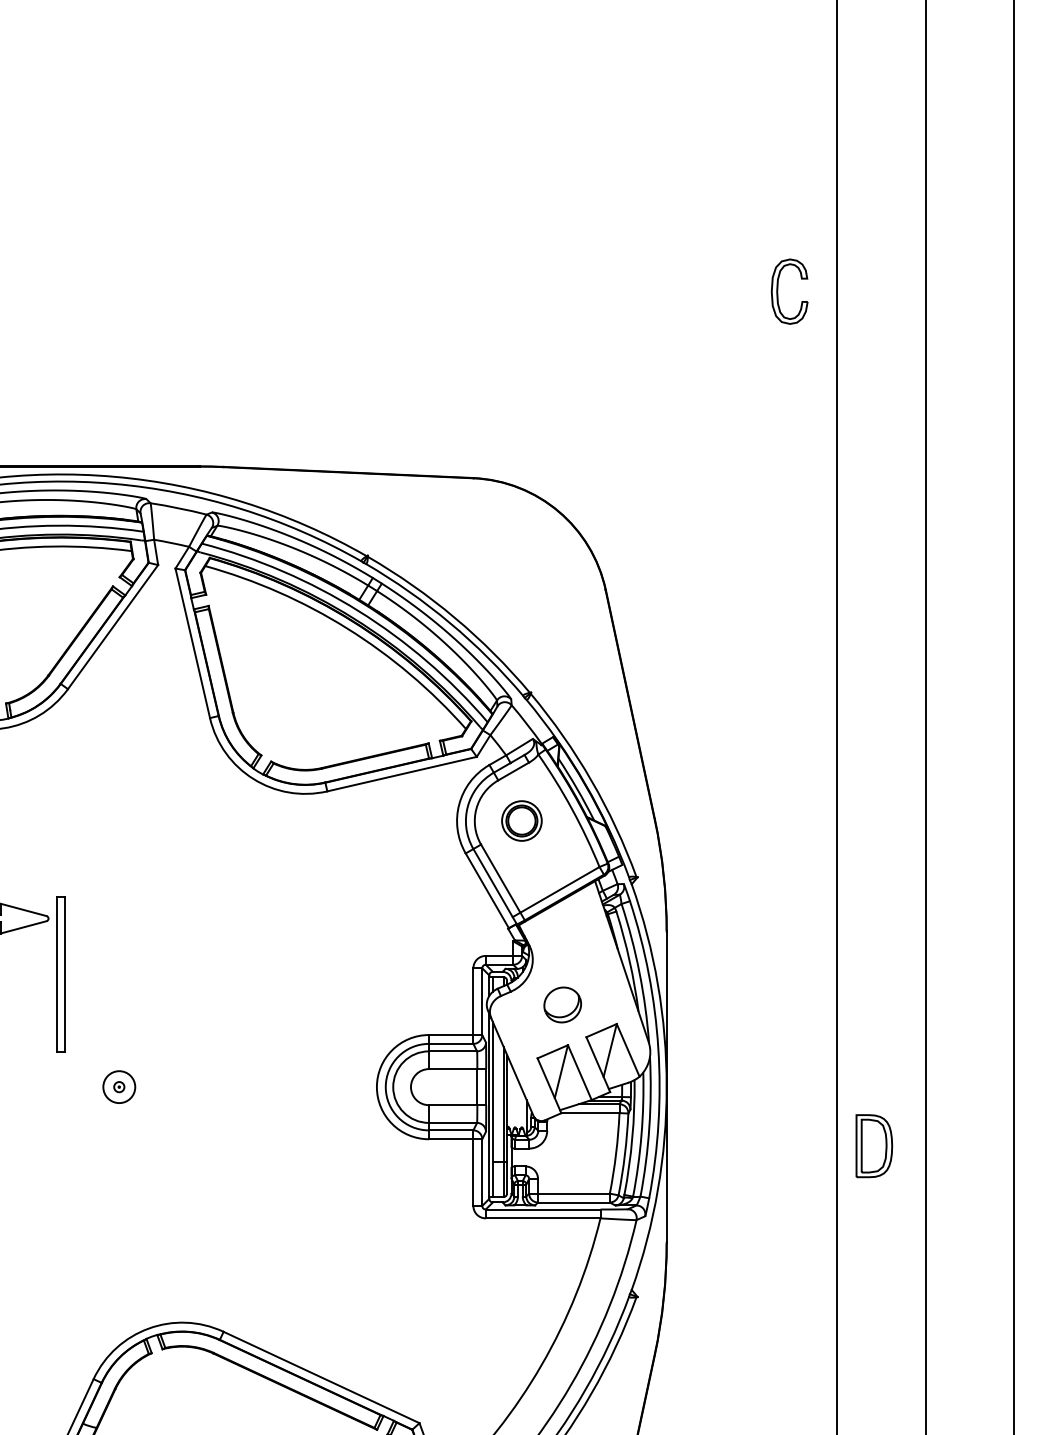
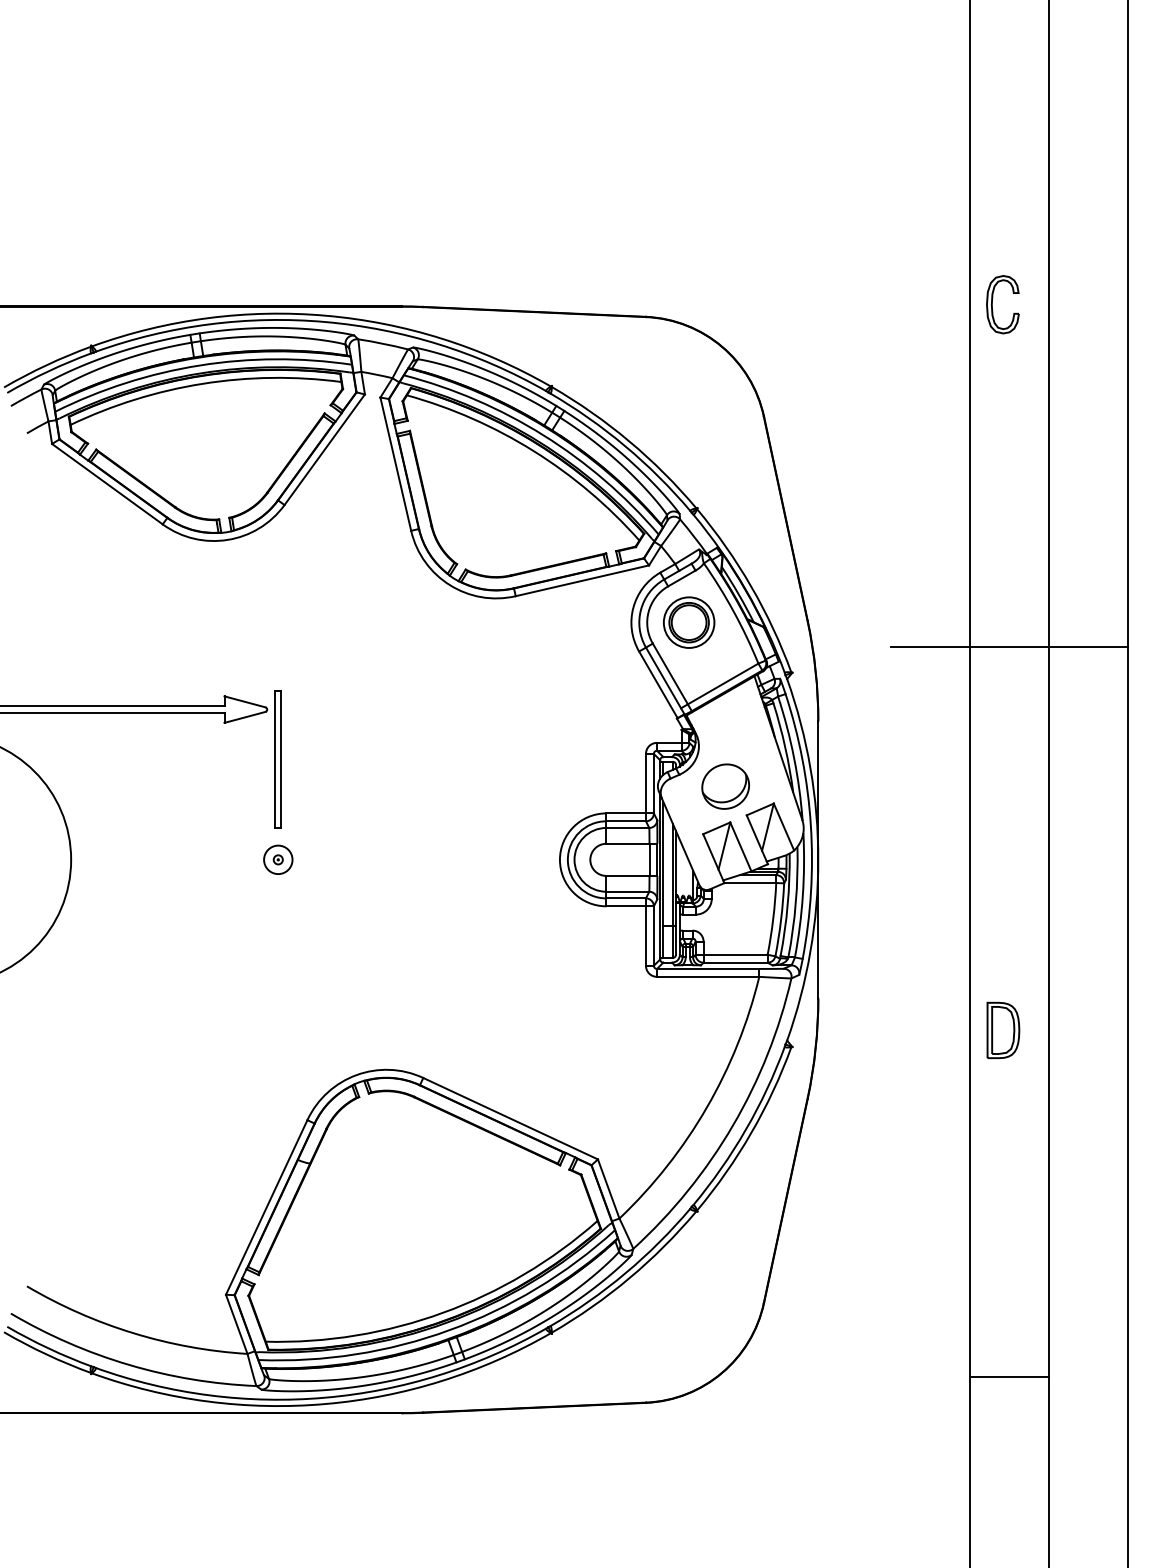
part: (777, 291) -> (992, 304), moved
part: (522, 820) -> (689, 622), size x1.43
line: (881, 847) -> (1009, 646), added
part: (562, 1004) -> (725, 786), size x1.43
part: (119, 1086) -> (278, 859), moved
part: (874, 1145) -> (1003, 1029), moved

